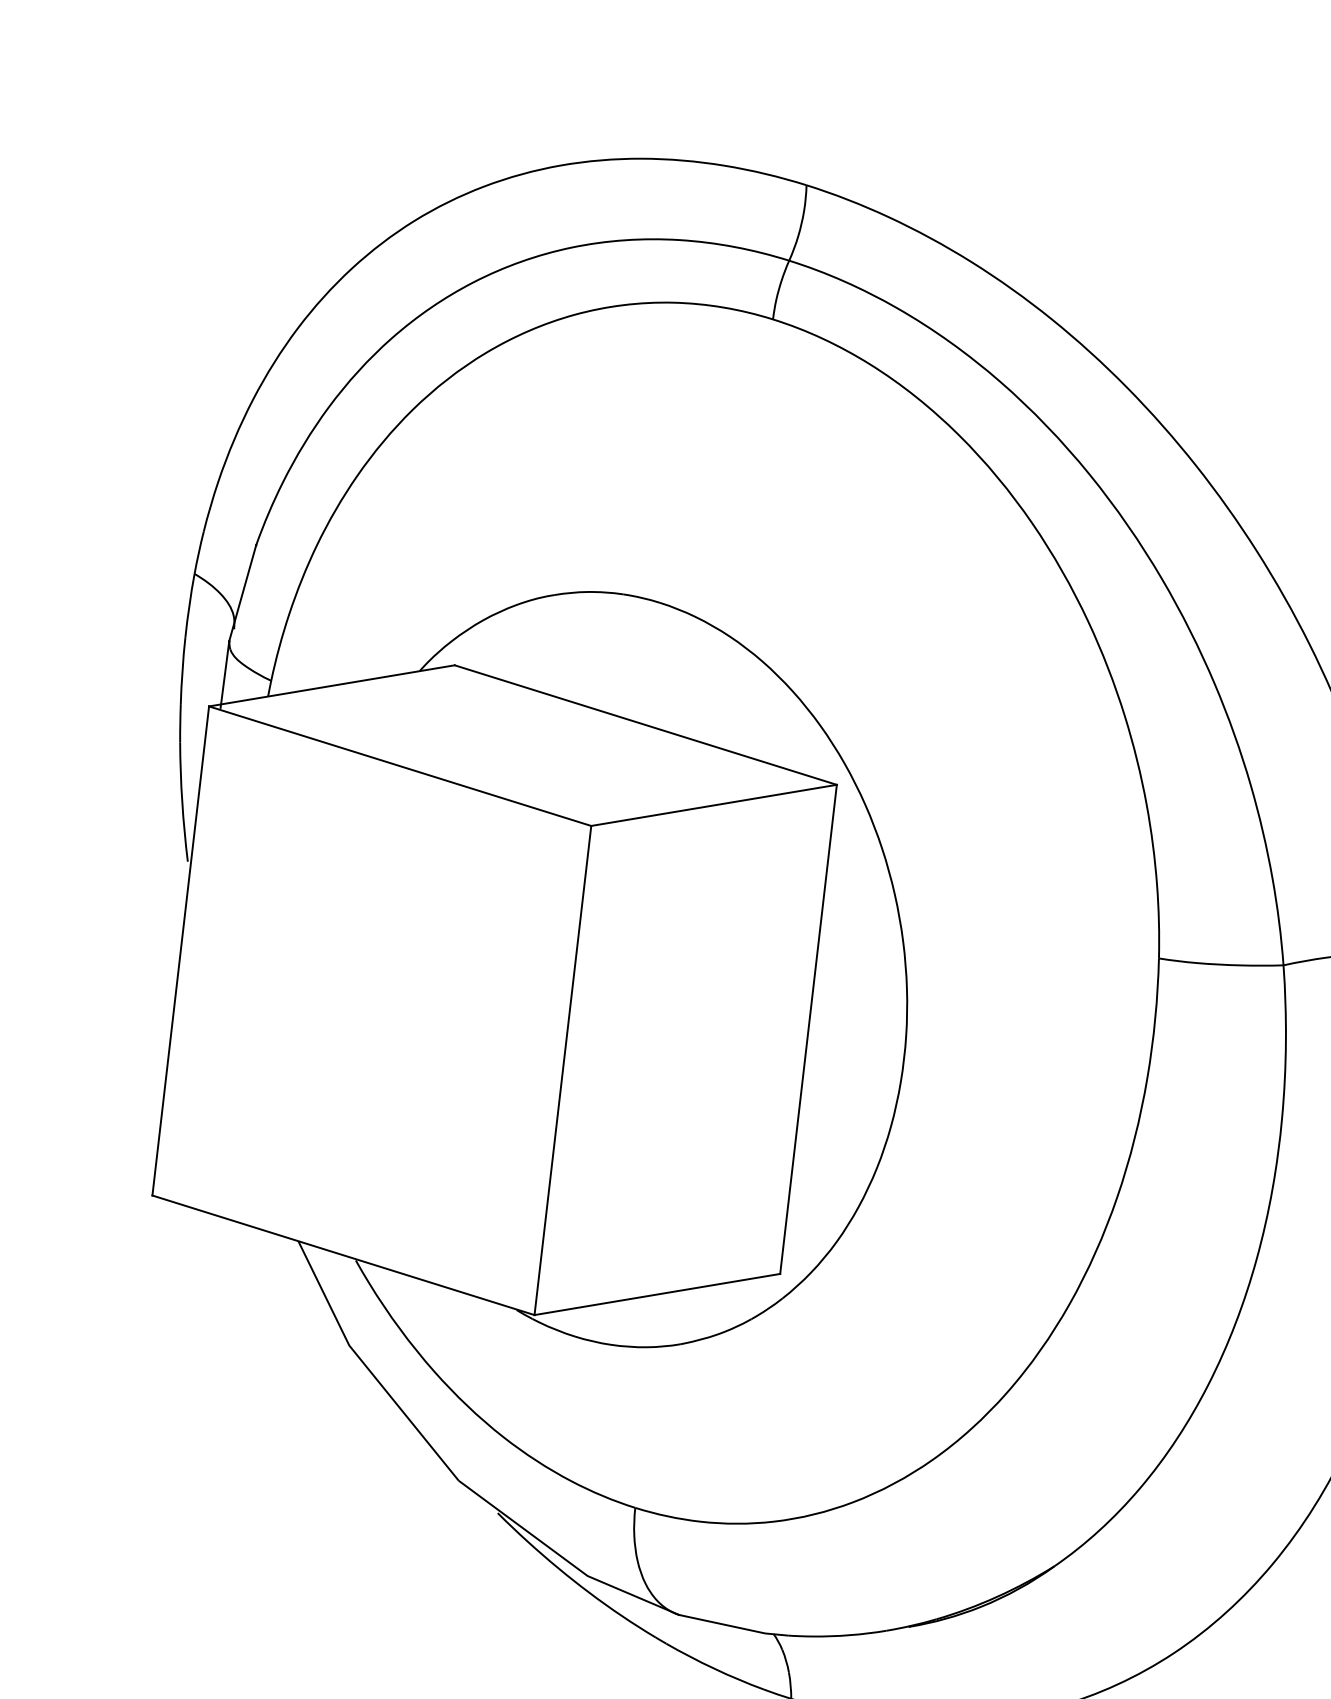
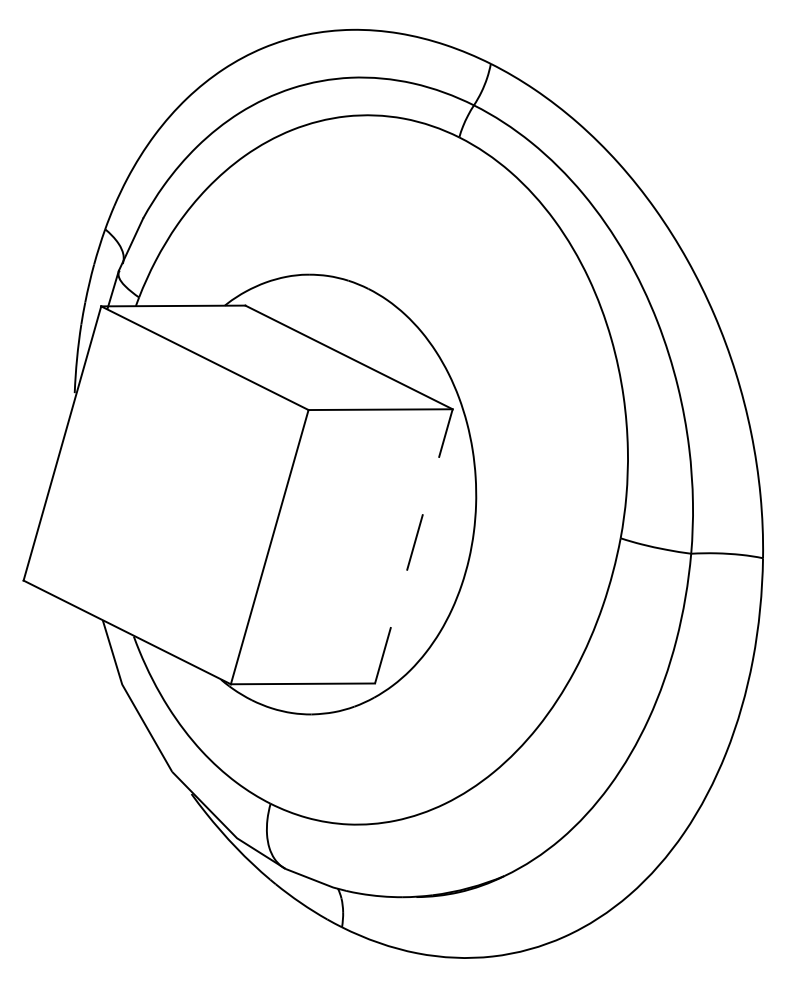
line: (807, 1029) -> (413, 546), solid -> dashed

